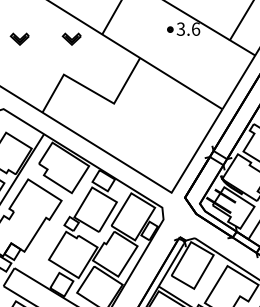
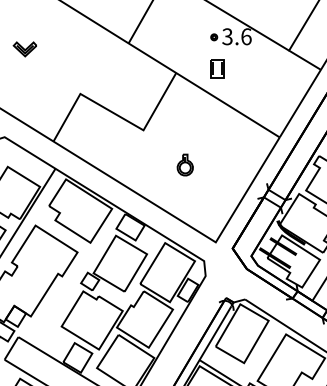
part: (71, 38) -> (89, 48), removed
part: (172, 54) -> (216, 68), added
part: (147, 131) -> (185, 165), added

